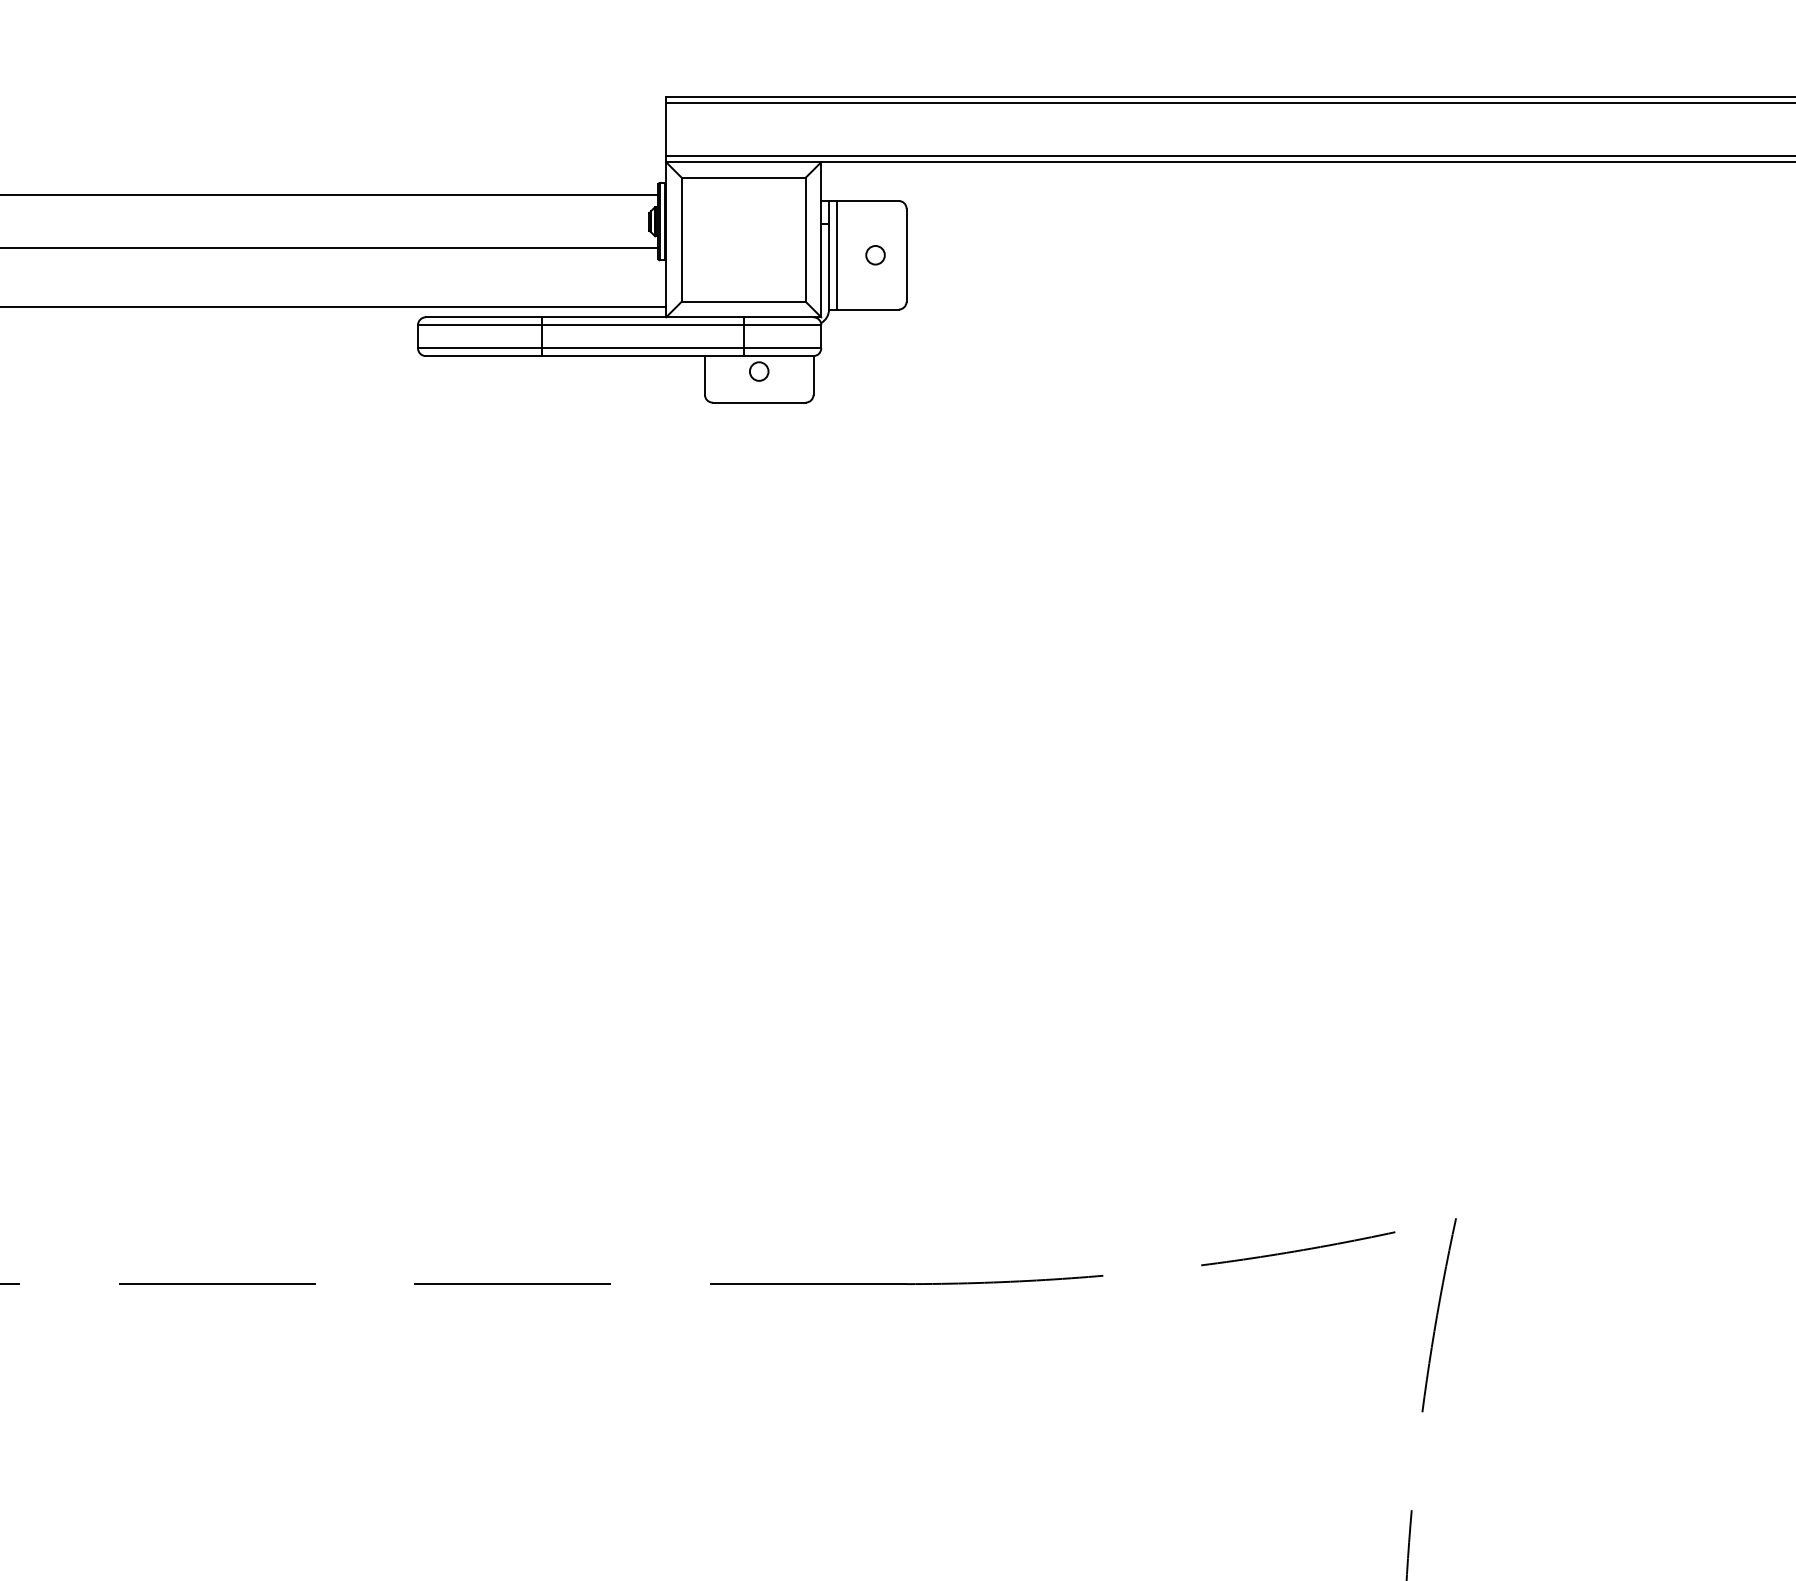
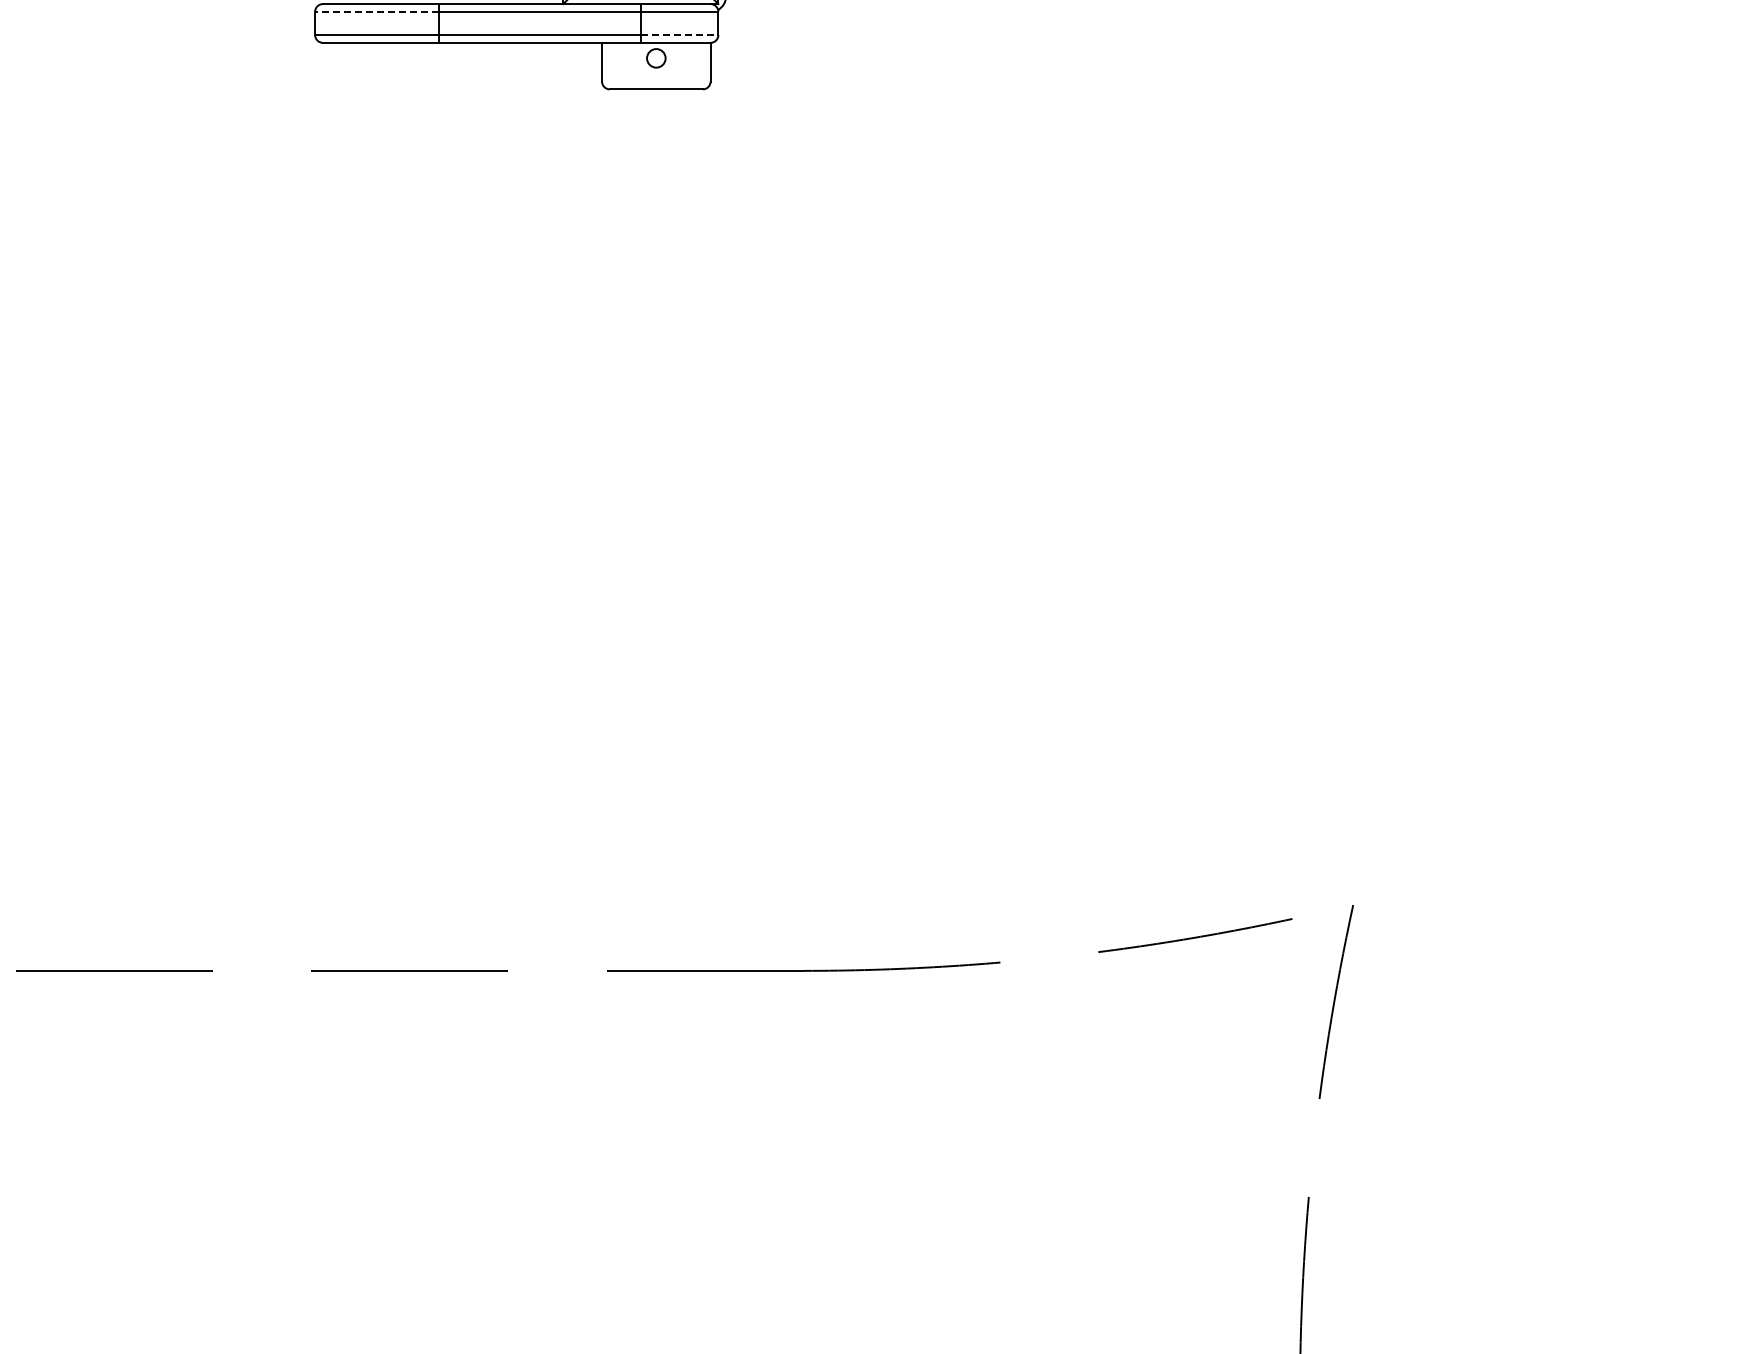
line: (479, 325) -> (376, 12), solid -> dashed
line: (782, 348) -> (679, 35), solid -> dashed

